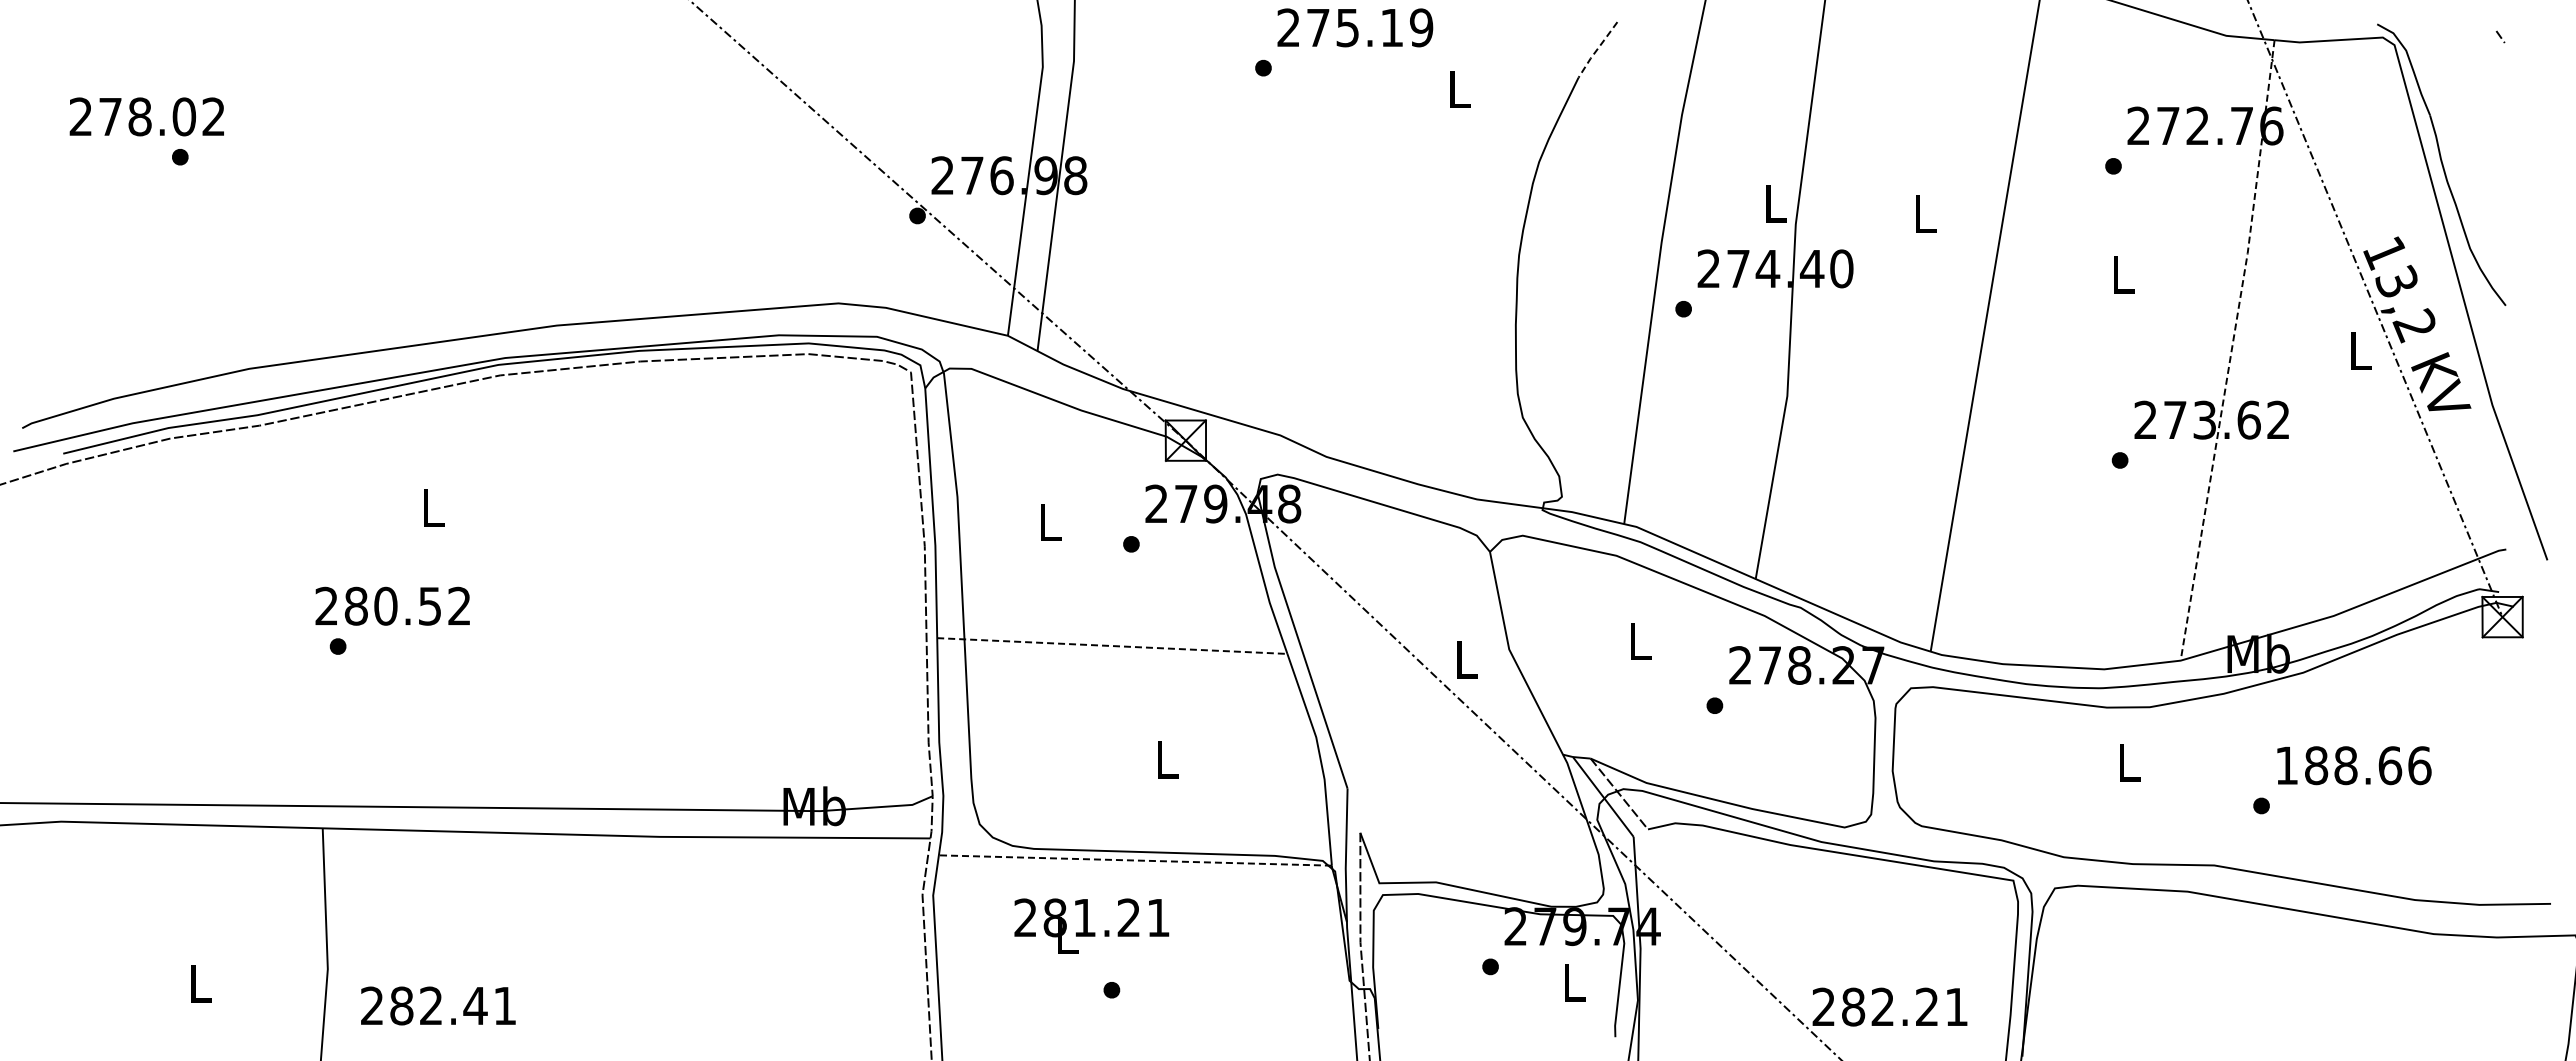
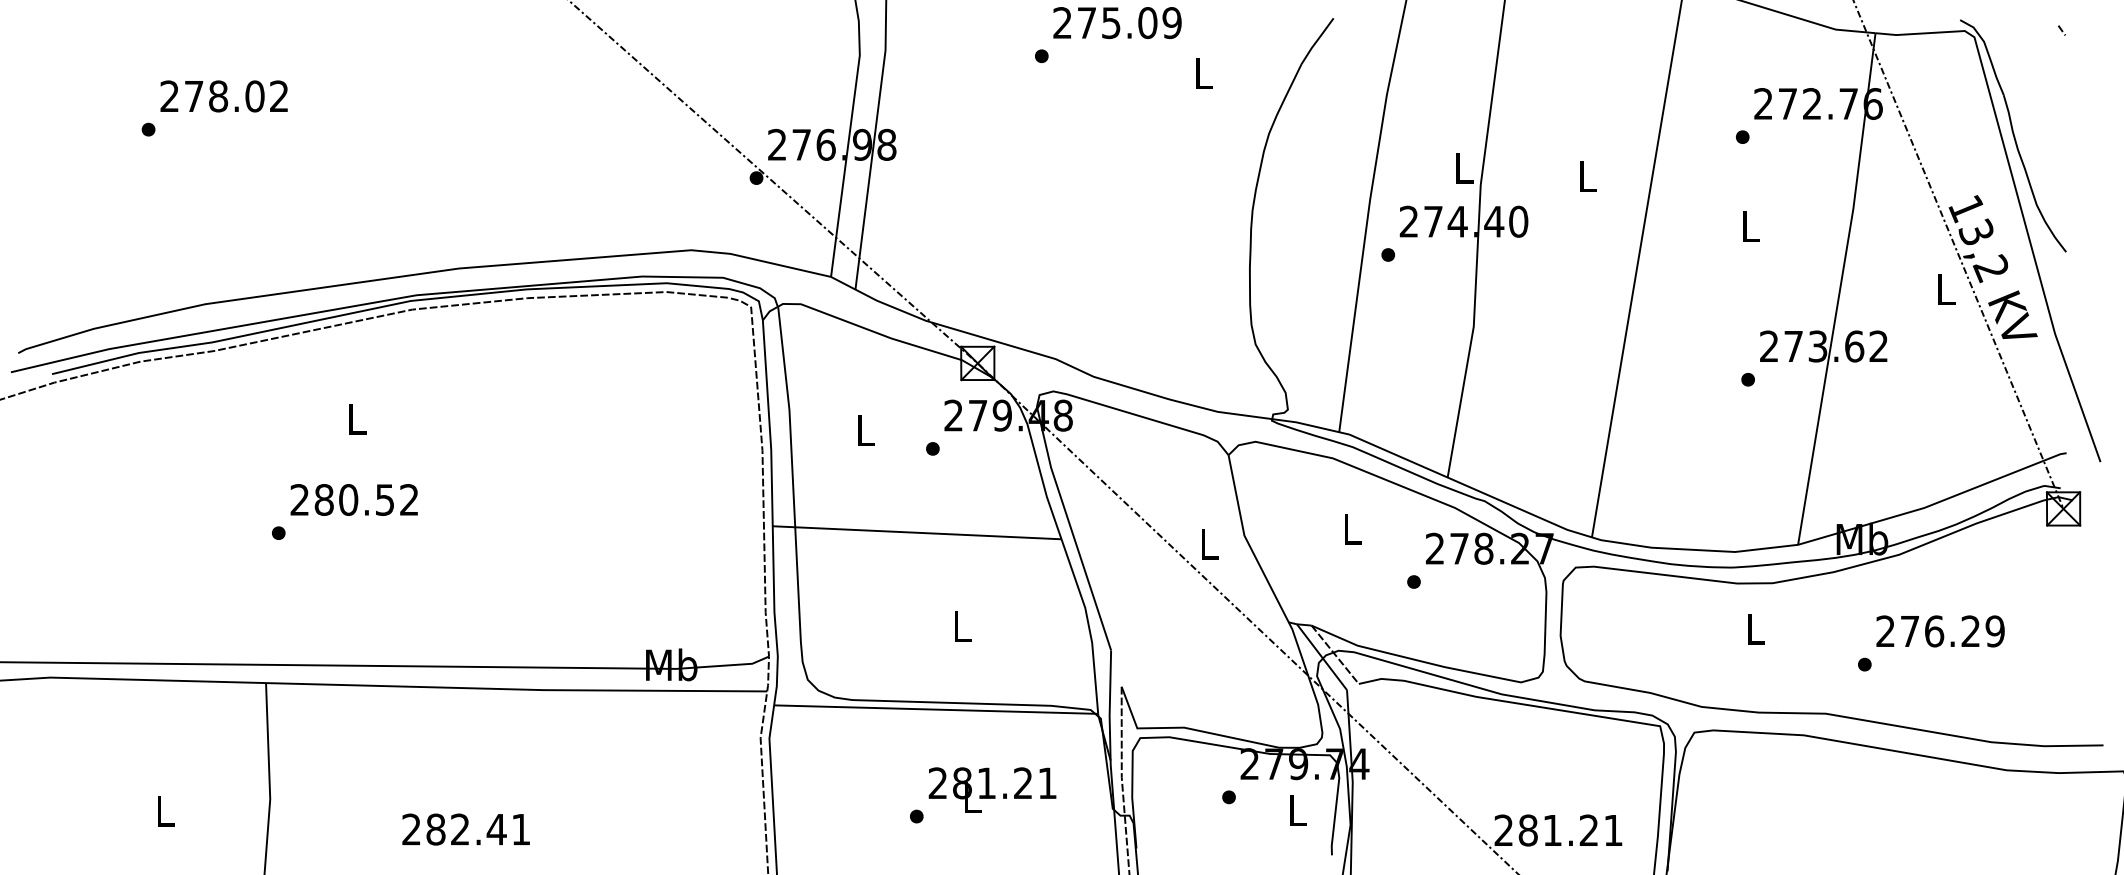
text: (1391, 27) -> (1147, 22), 275.19 -> 275.09
line: (1597, 49) -> (1317, 40), dashed -> solid
text: (146, 116) -> (223, 96), moved
line: (2231, 351) -> (1840, 289), dashed -> solid
text: (392, 605) -> (354, 499), moved
line: (1112, 646) -> (917, 533), dashed -> solid
text: (2353, 765) -> (1940, 631), 188.66 -> 276.29
line: (1135, 860) -> (936, 709), dashed -> solid
text: (1091, 925) -> (992, 789), moved
text: (438, 1005) -> (466, 829), moved
text: (1882, 1006) -> (1552, 830), 282.21 -> 281.21

